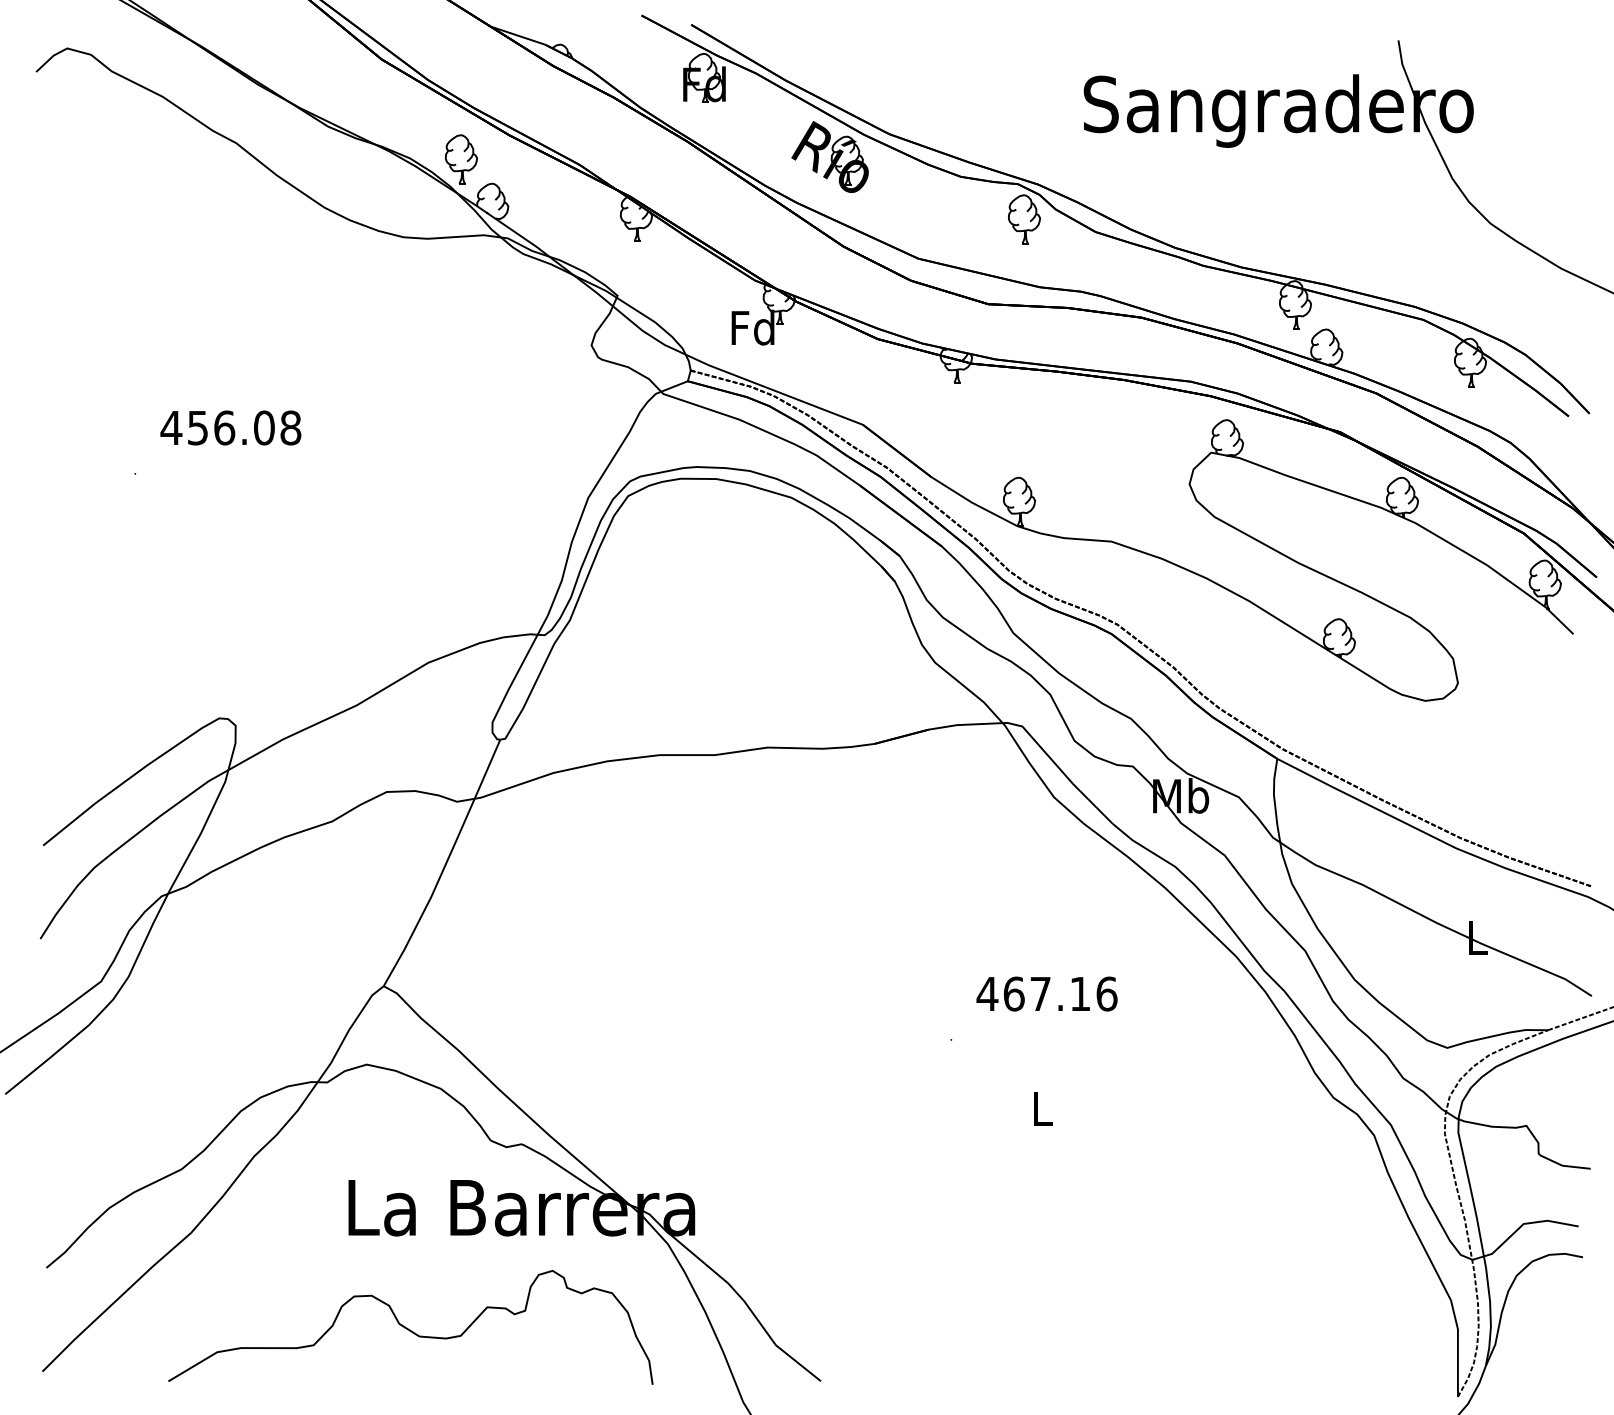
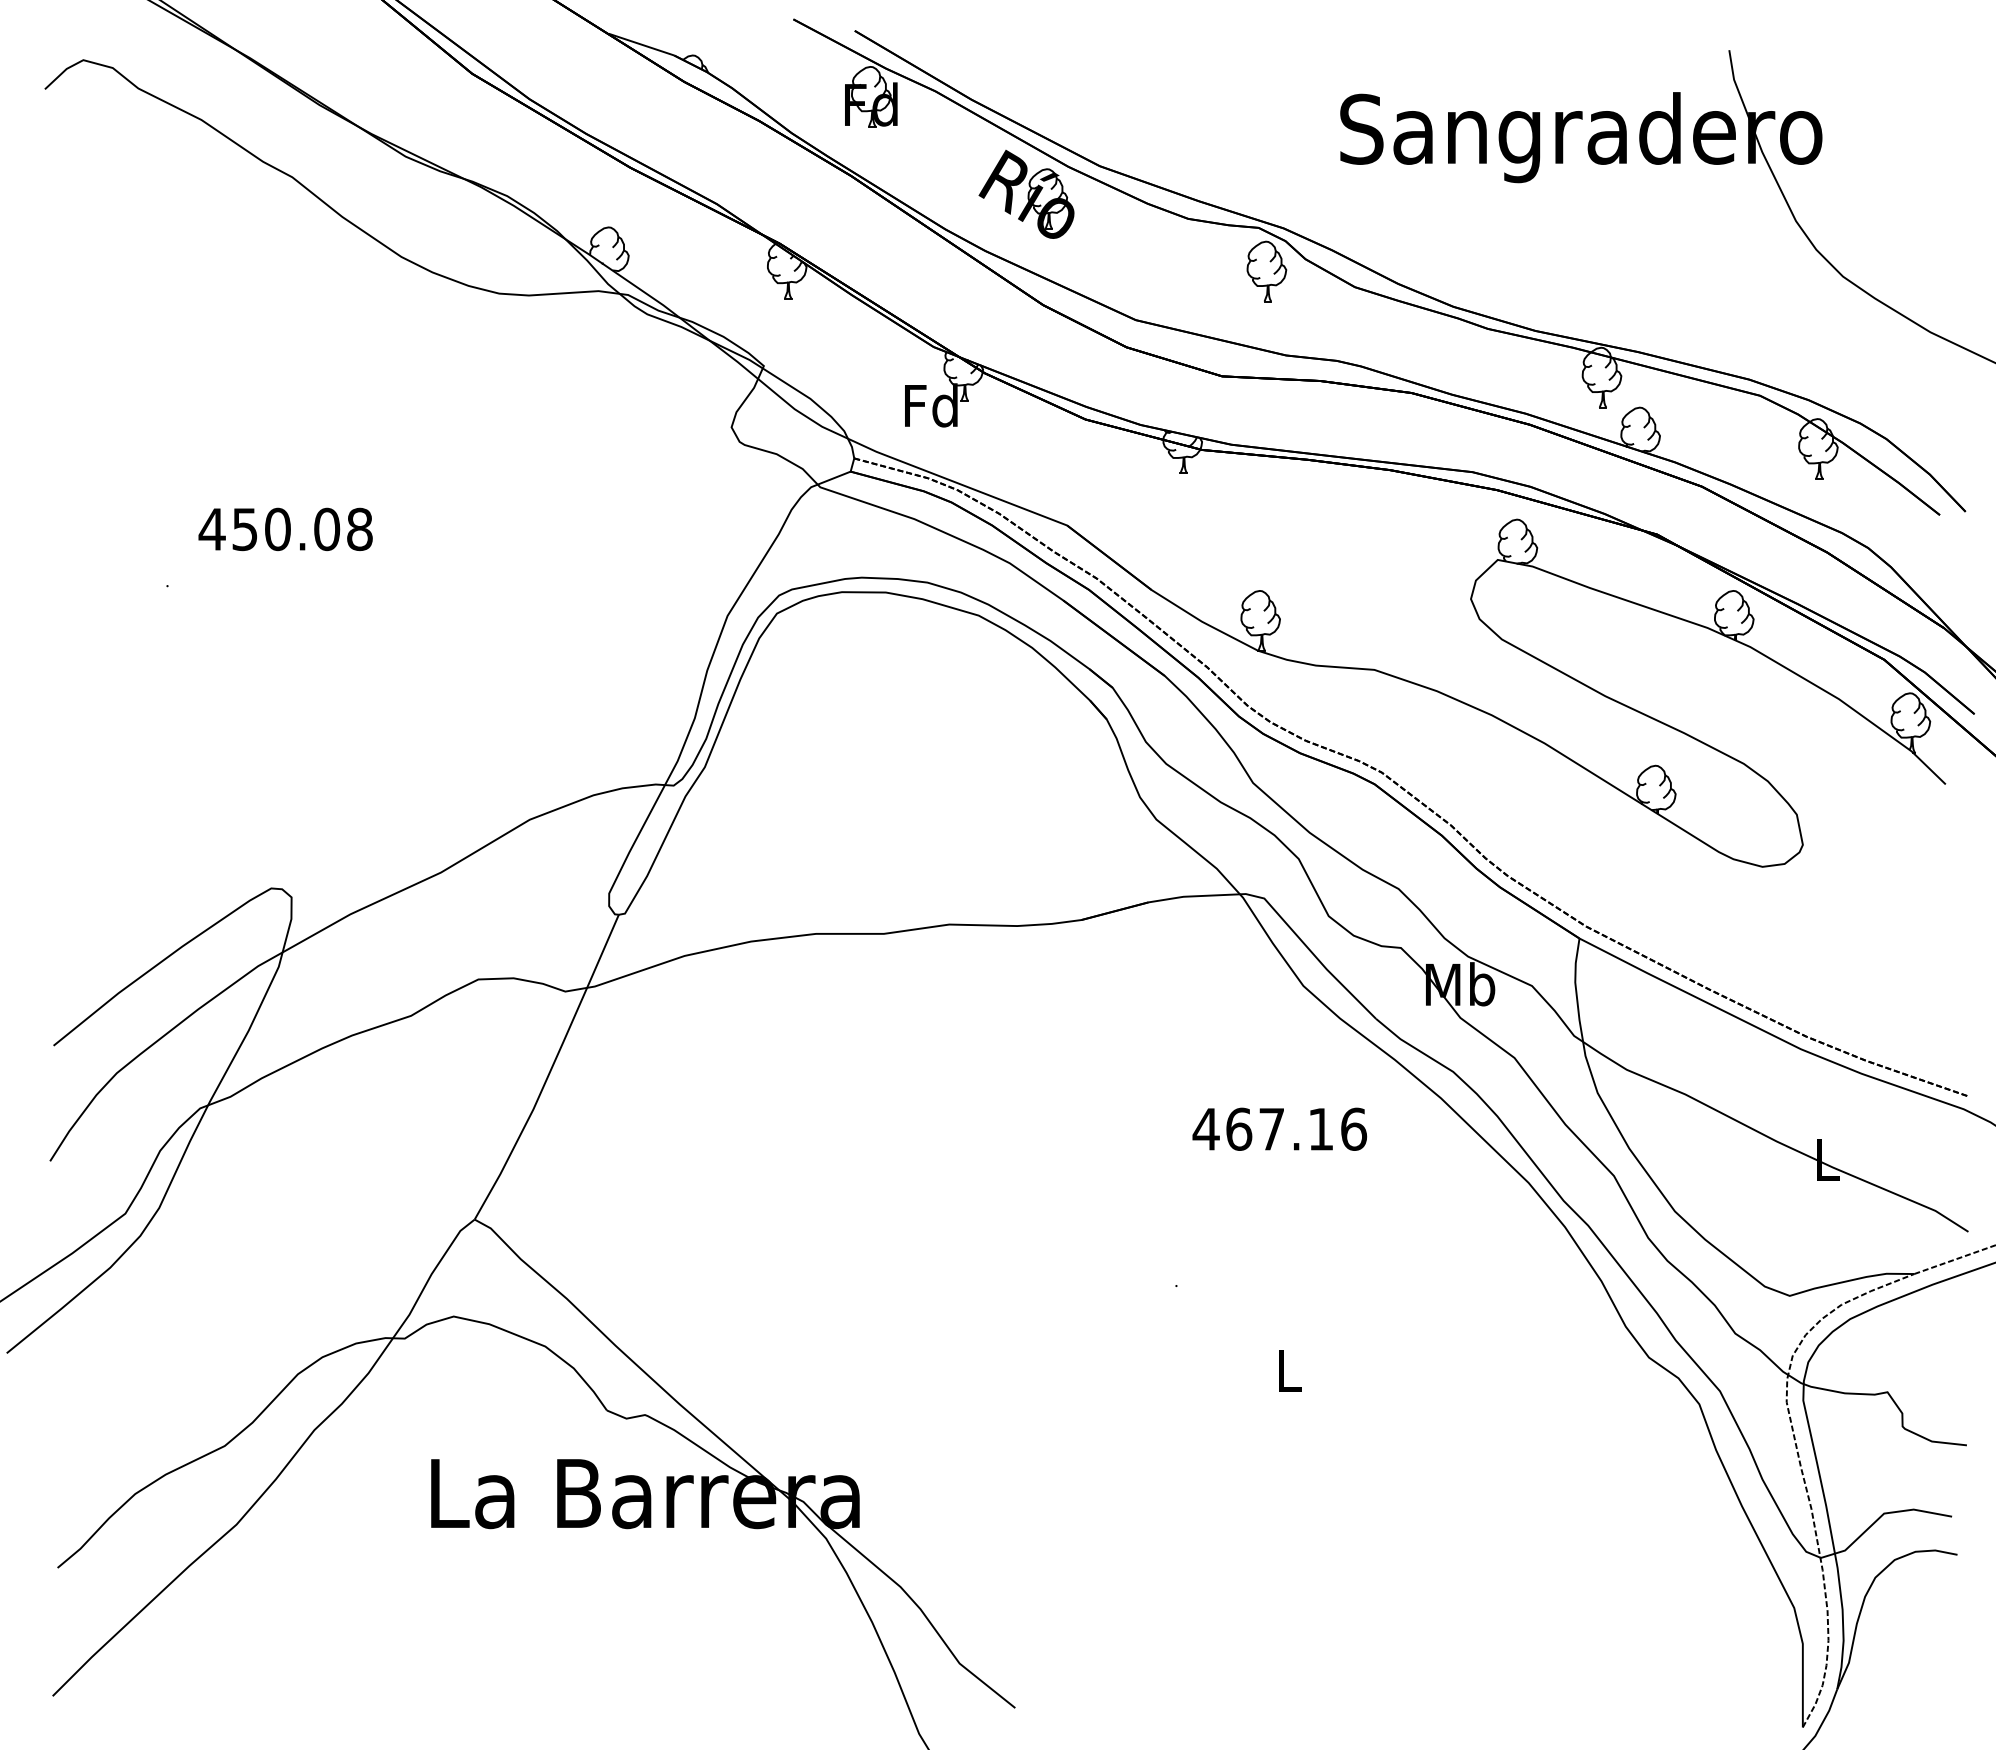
part: (461, 158) -> (570, 196), removed
text: (225, 427) -> (278, 528), 456.08 -> 450.08
text: (1046, 993) -> (1279, 1128), moved
curve: (409, 1329) -> (506, 1643), removed

